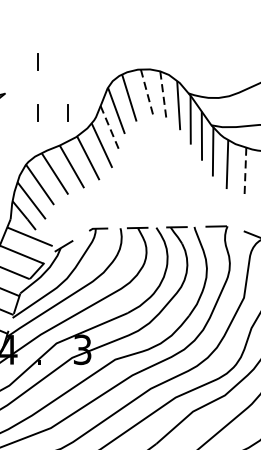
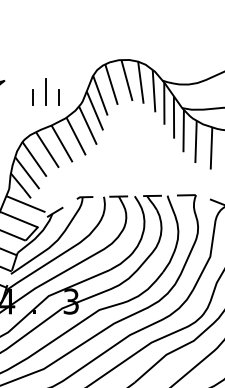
line: (37, 61) -> (32, 53), removed
line: (147, 94) -> (127, 81), dashed -> solid
line: (162, 96) -> (140, 83), dashed -> solid
line: (52, 106) -> (45, 91), added
line: (110, 129) -> (95, 111), dashed -> solid
line: (245, 172) -> (211, 148), dashed -> solid

